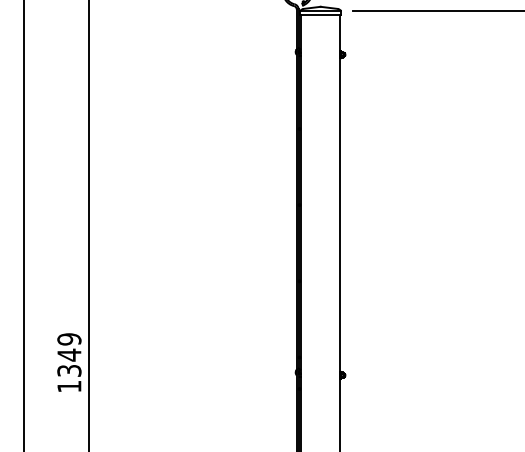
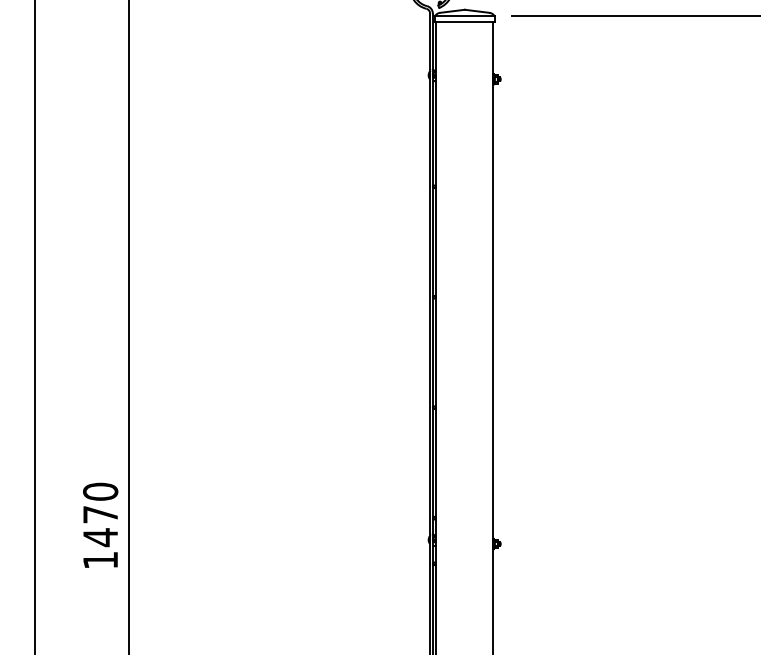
text: (69, 355) -> (100, 515), 1349 -> 1470

